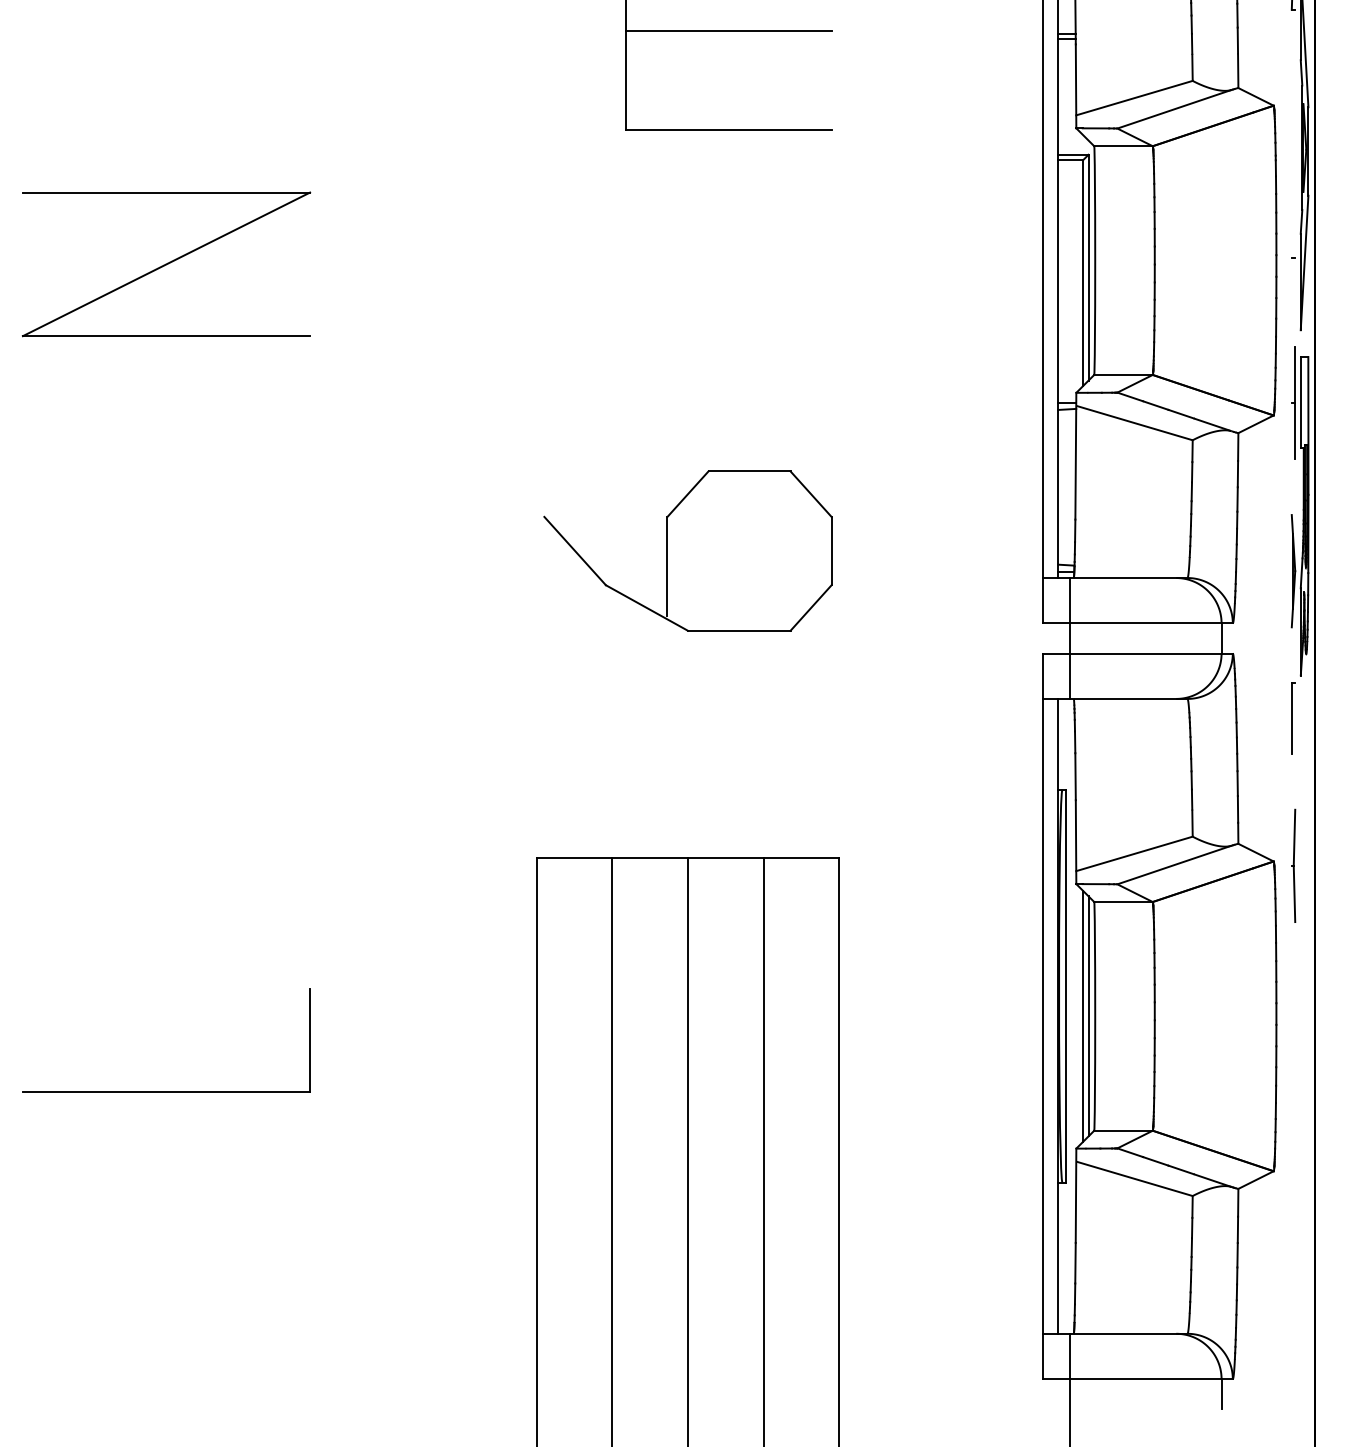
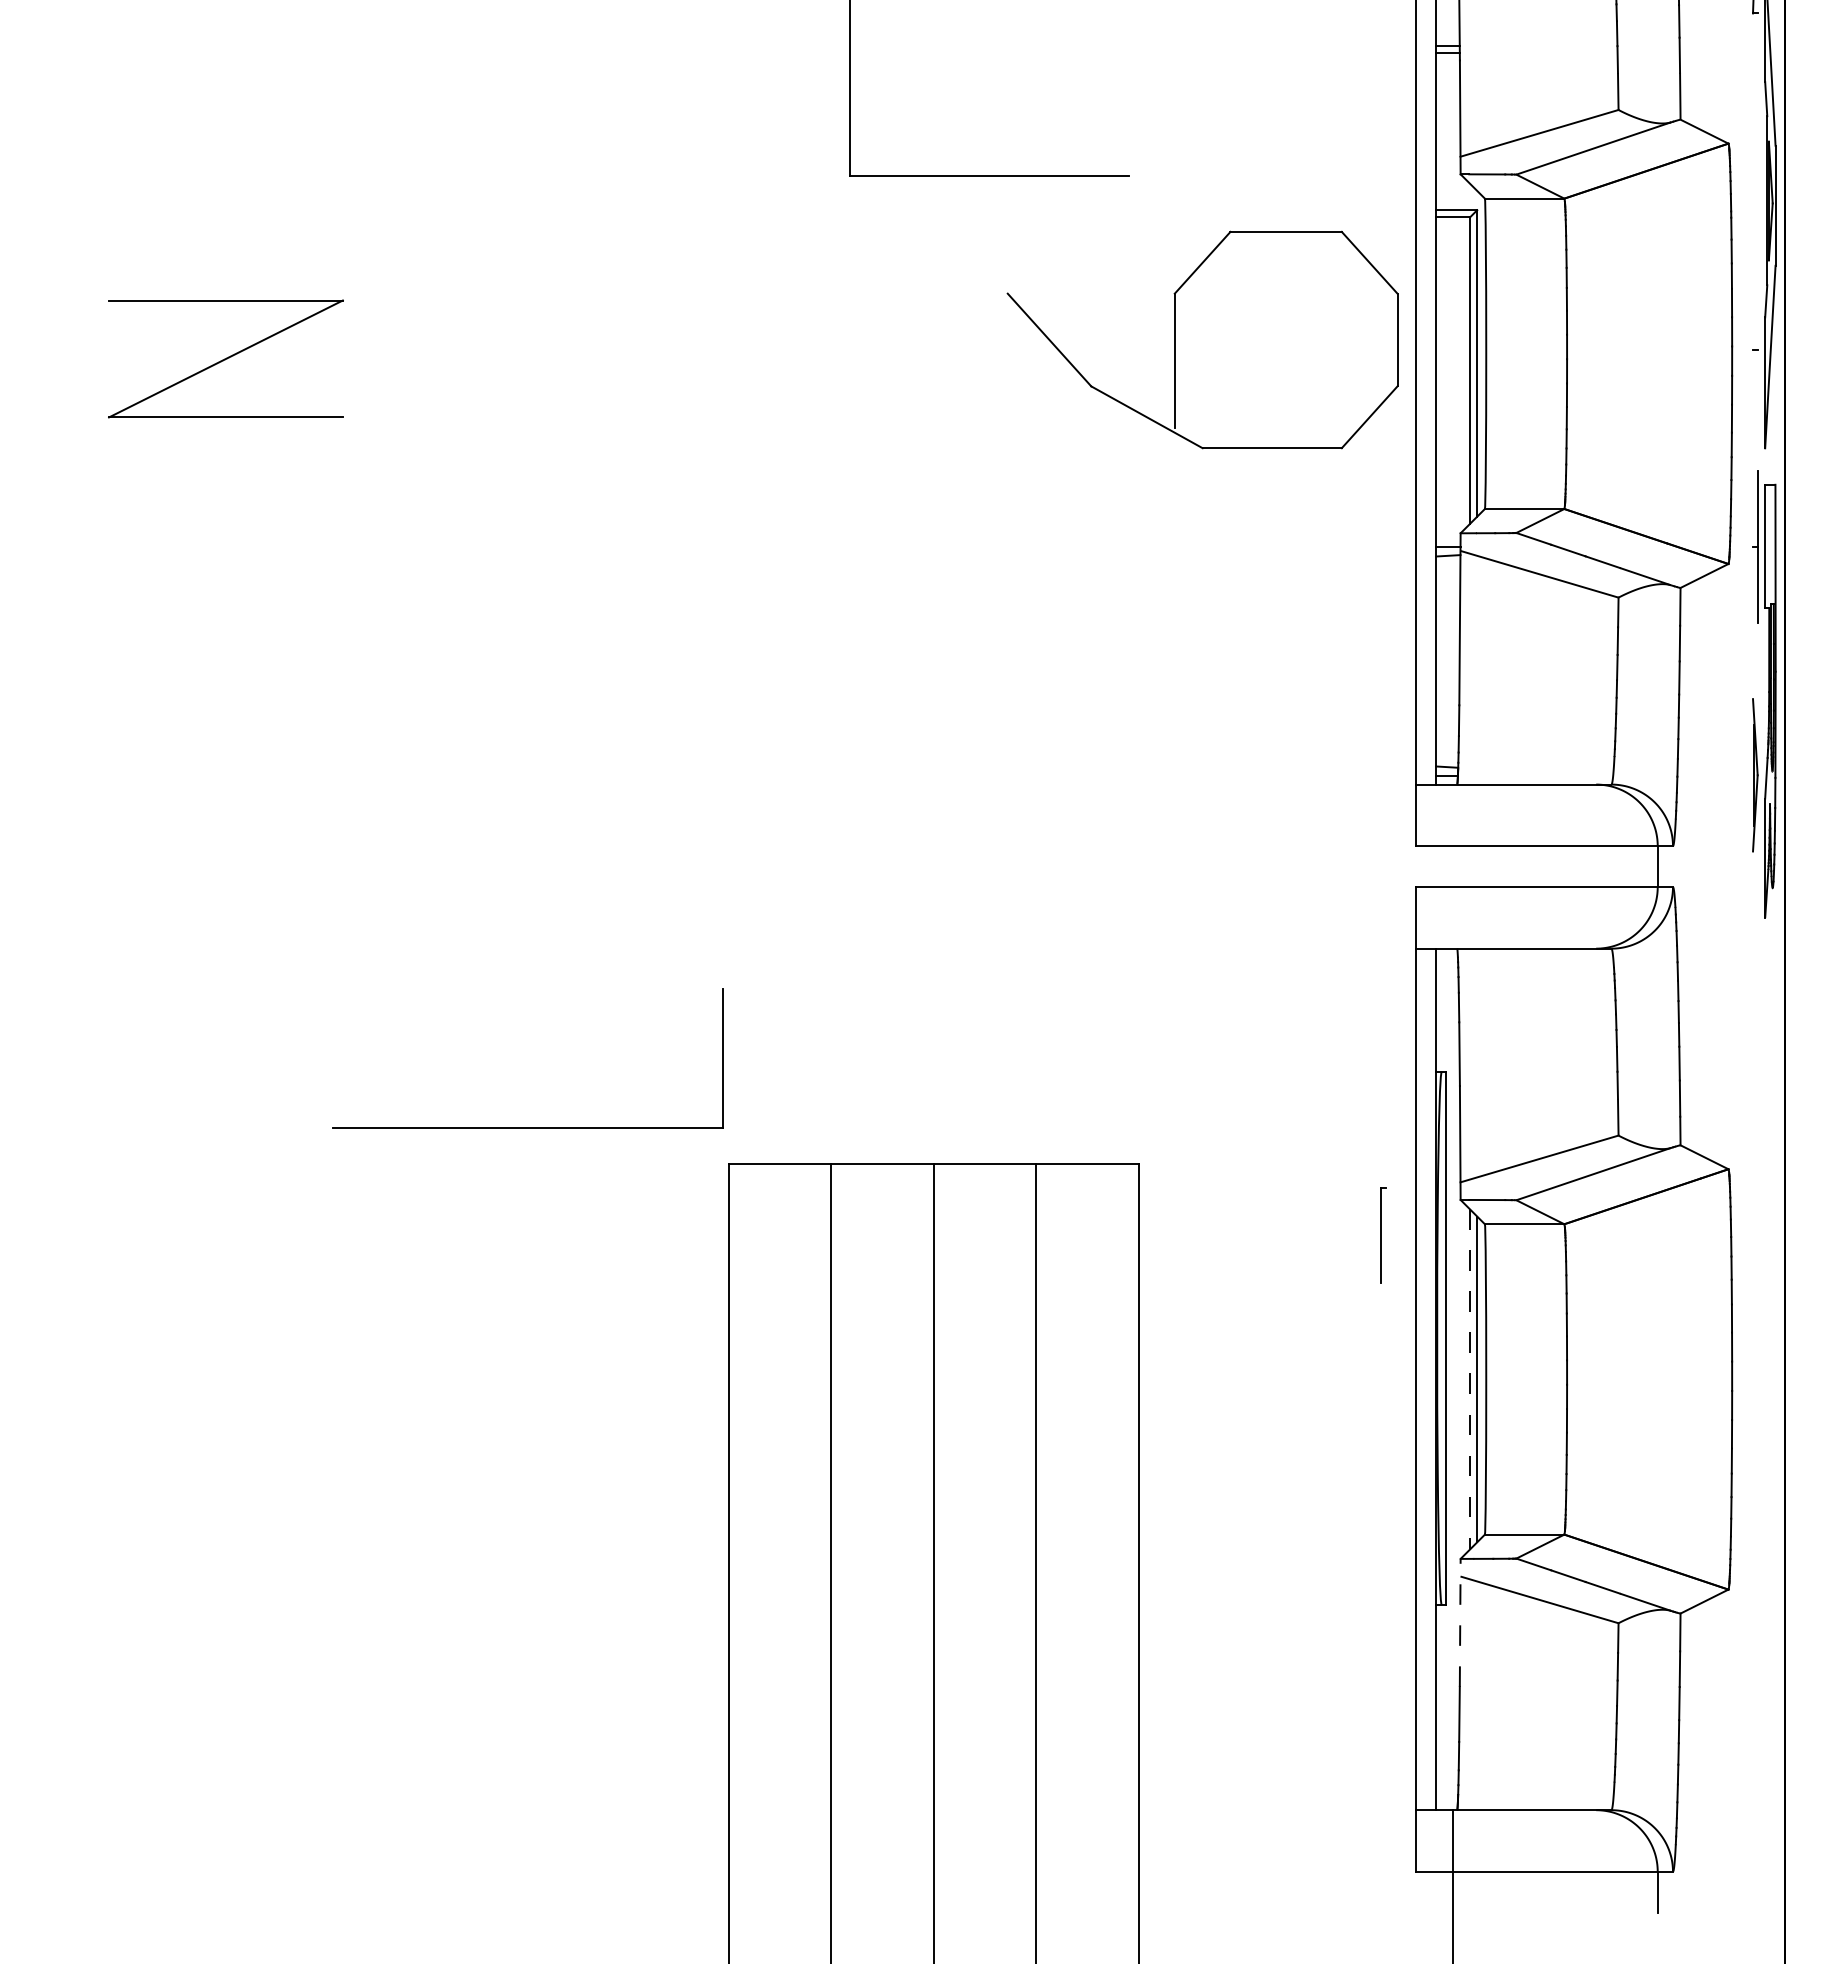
line: (729, 31) -> (989, 42), removed
part: (166, 264) -> (225, 358), size x0.6
part: (667, 550) -> (1175, 339), moved
line: (1070, 638) -> (1452, 866), removed
part: (1293, 718) -> (1383, 1235), moved
part: (1293, 866) -> (1755, 1175), removed
line: (1083, 1016) -> (1470, 1379), solid -> dashed
part: (166, 1091) -> (527, 1127), moved
line: (1076, 1195) -> (1460, 1622), solid -> dashed

